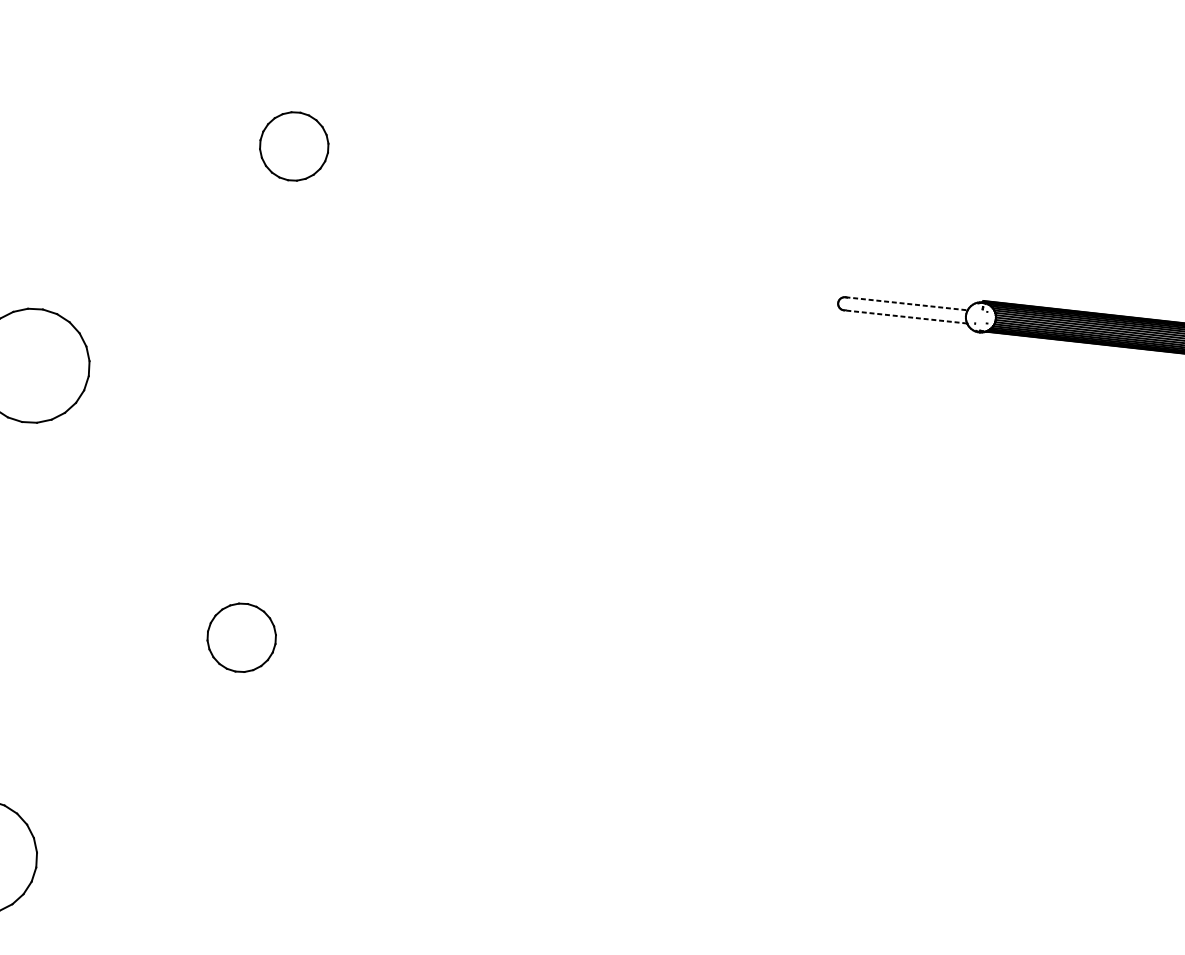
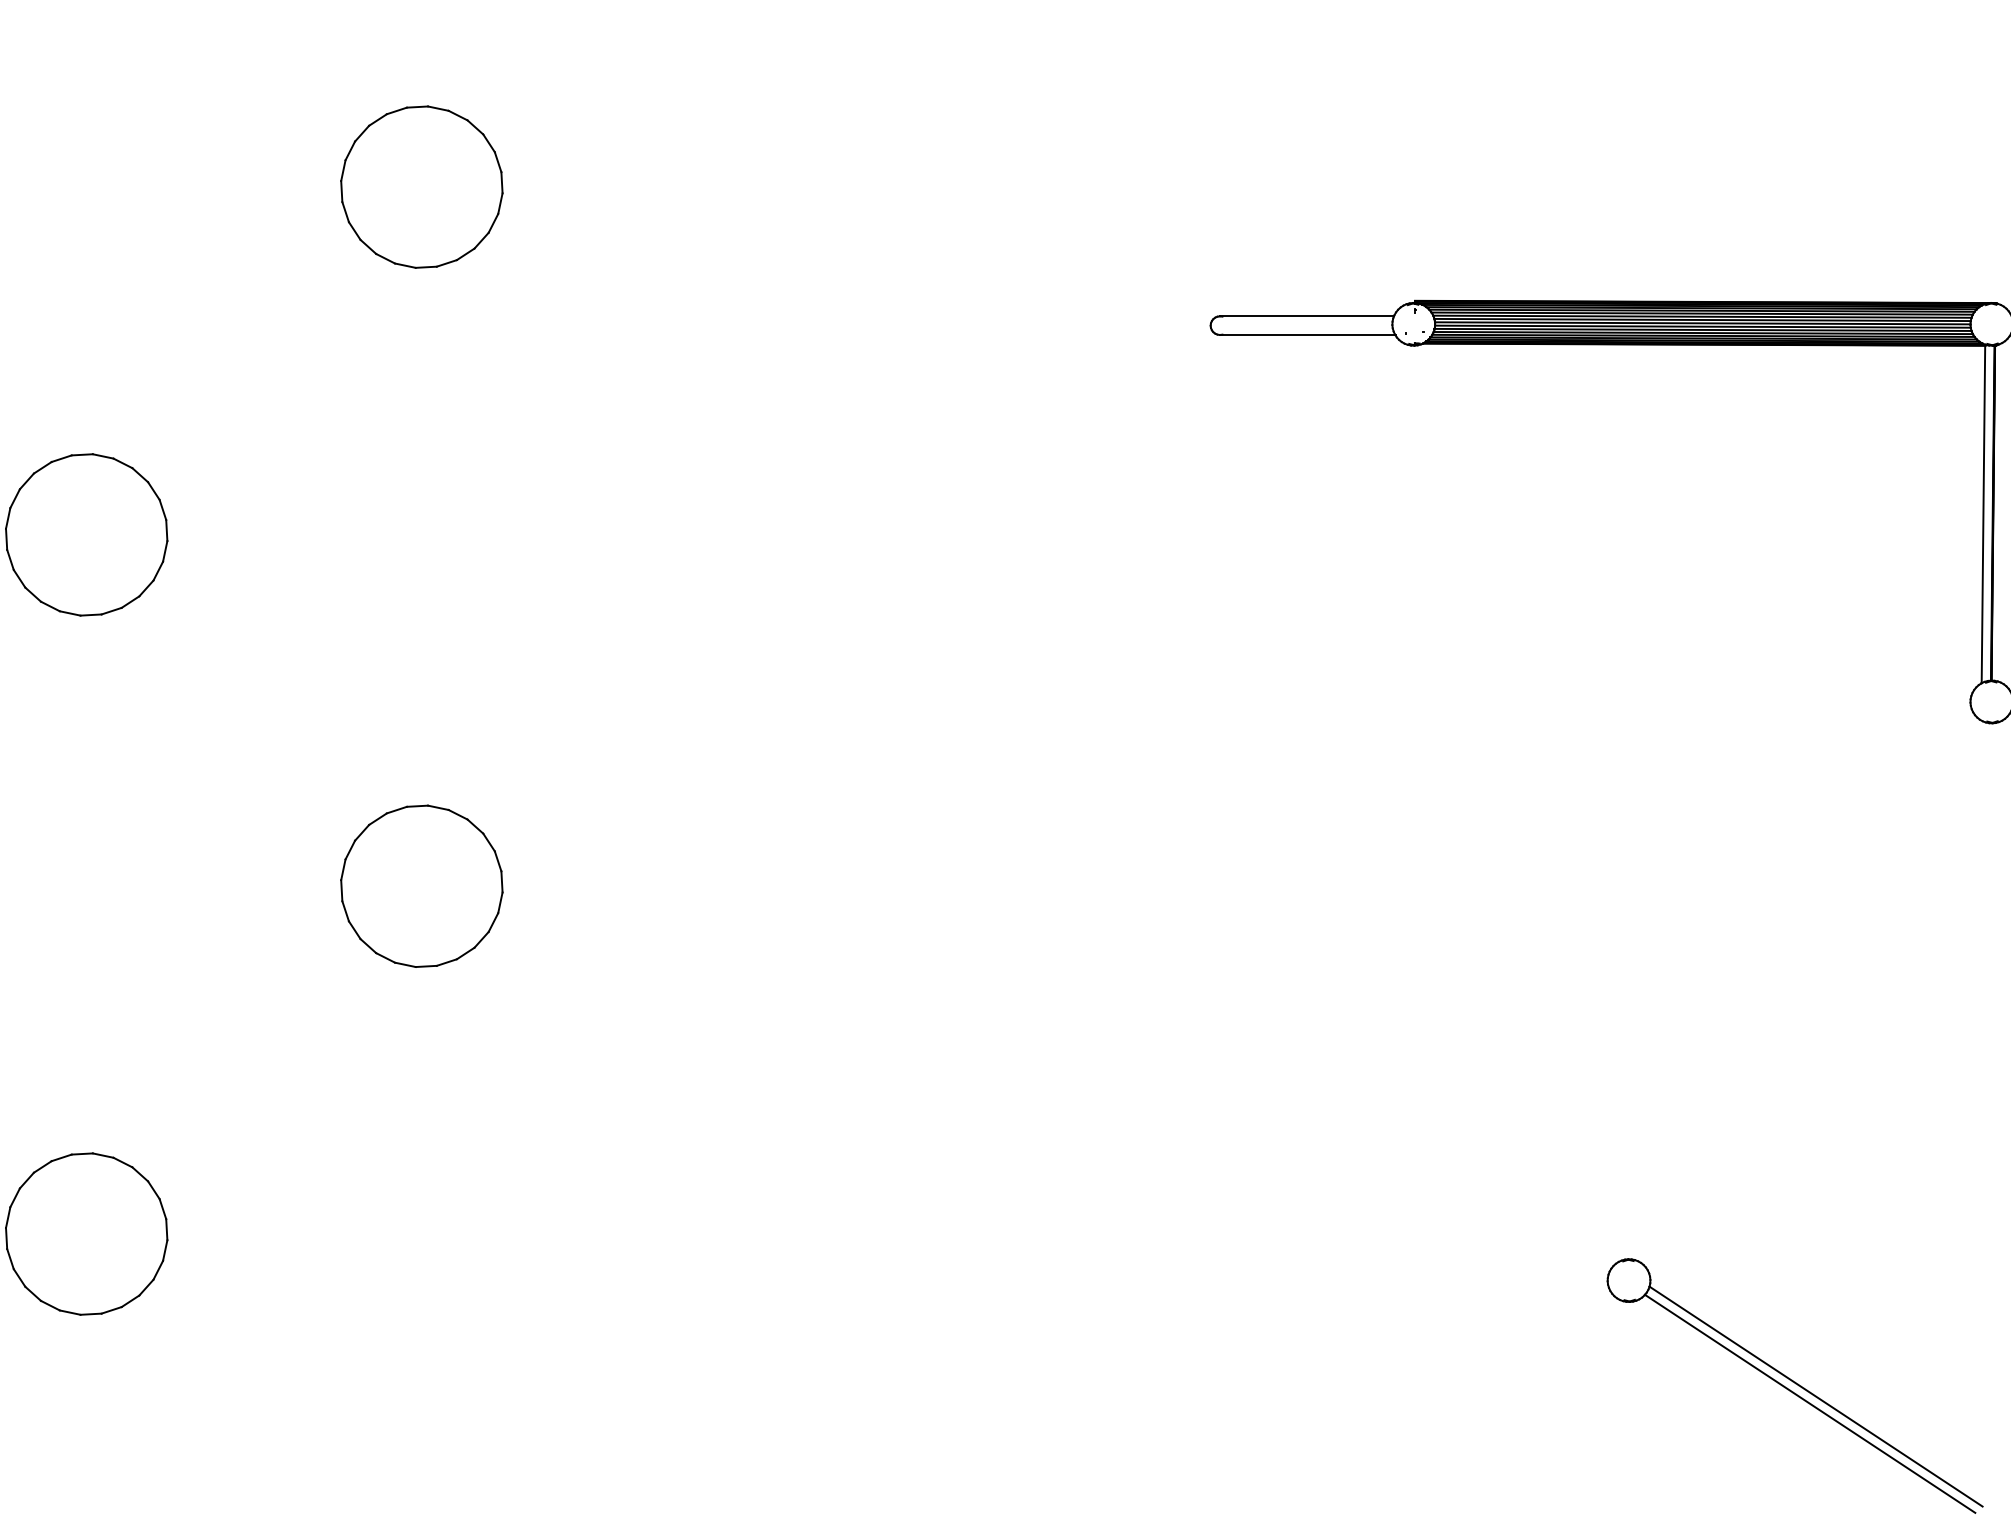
part: (294, 146) -> (421, 186), size x1.67
line: (906, 303) -> (1307, 316), dashed -> solid
line: (905, 316) -> (1307, 334), dashed -> solid
part: (241, 637) -> (421, 885), size x1.67

